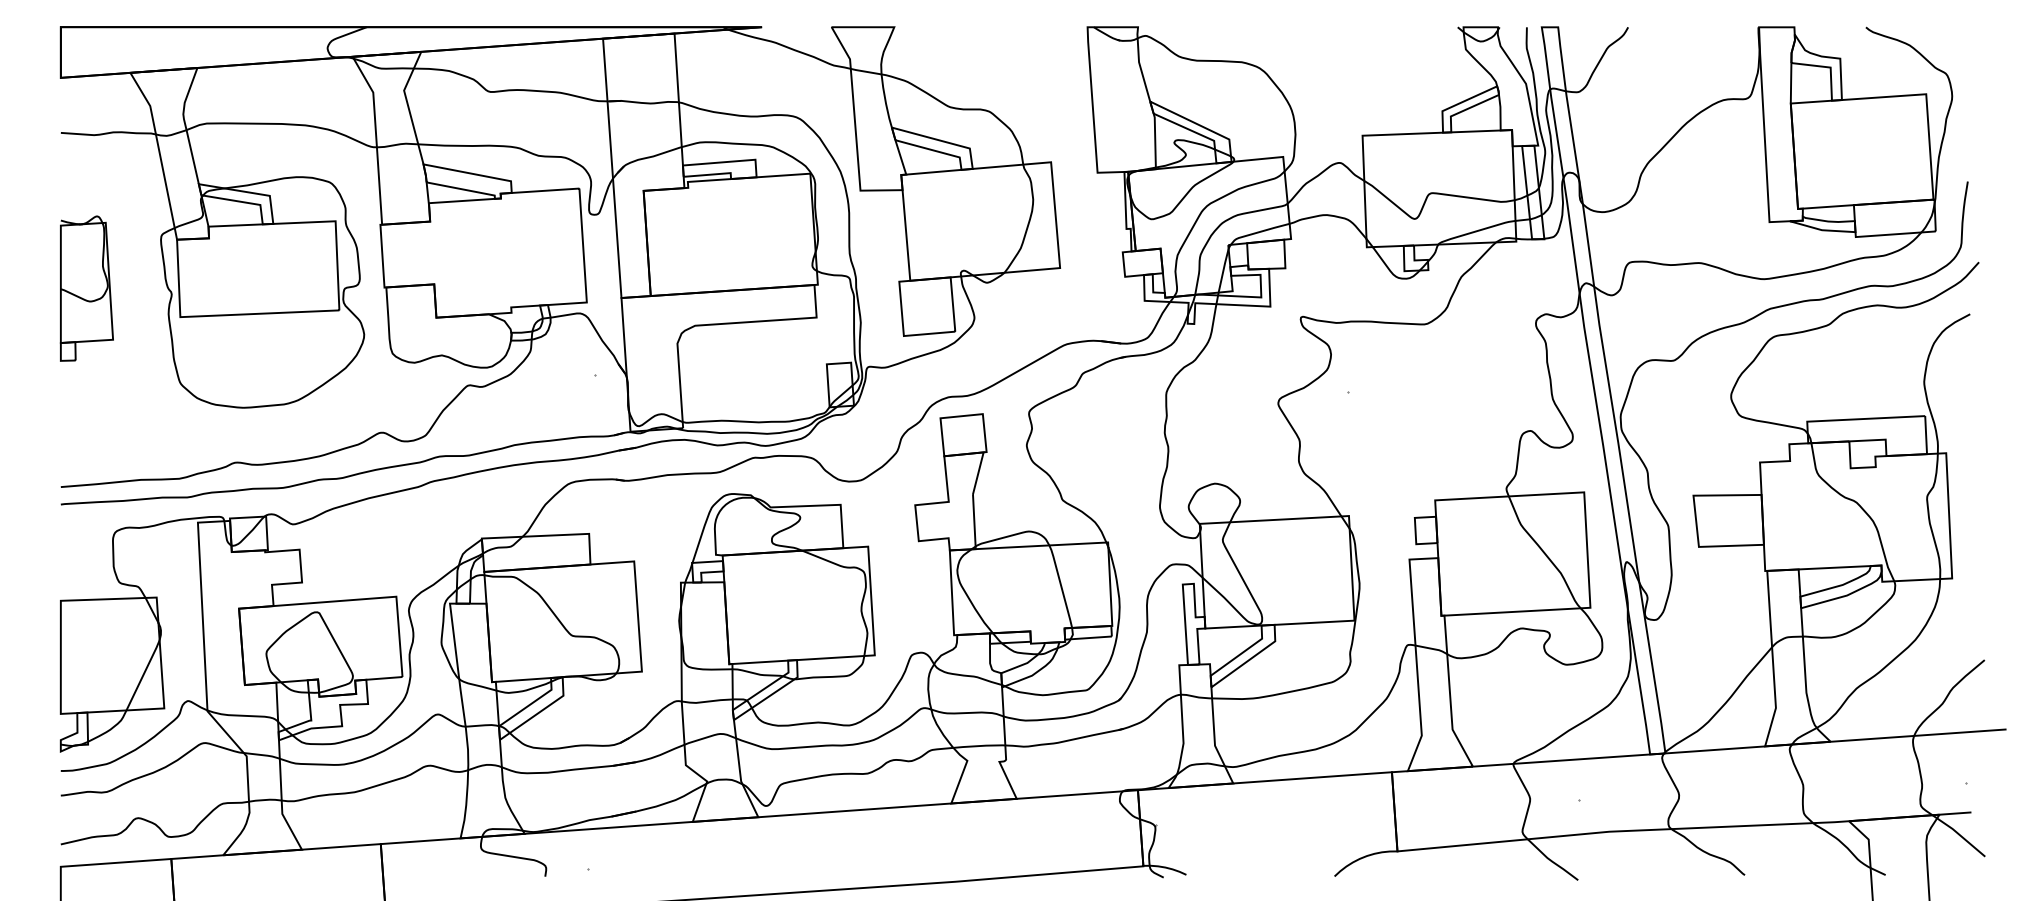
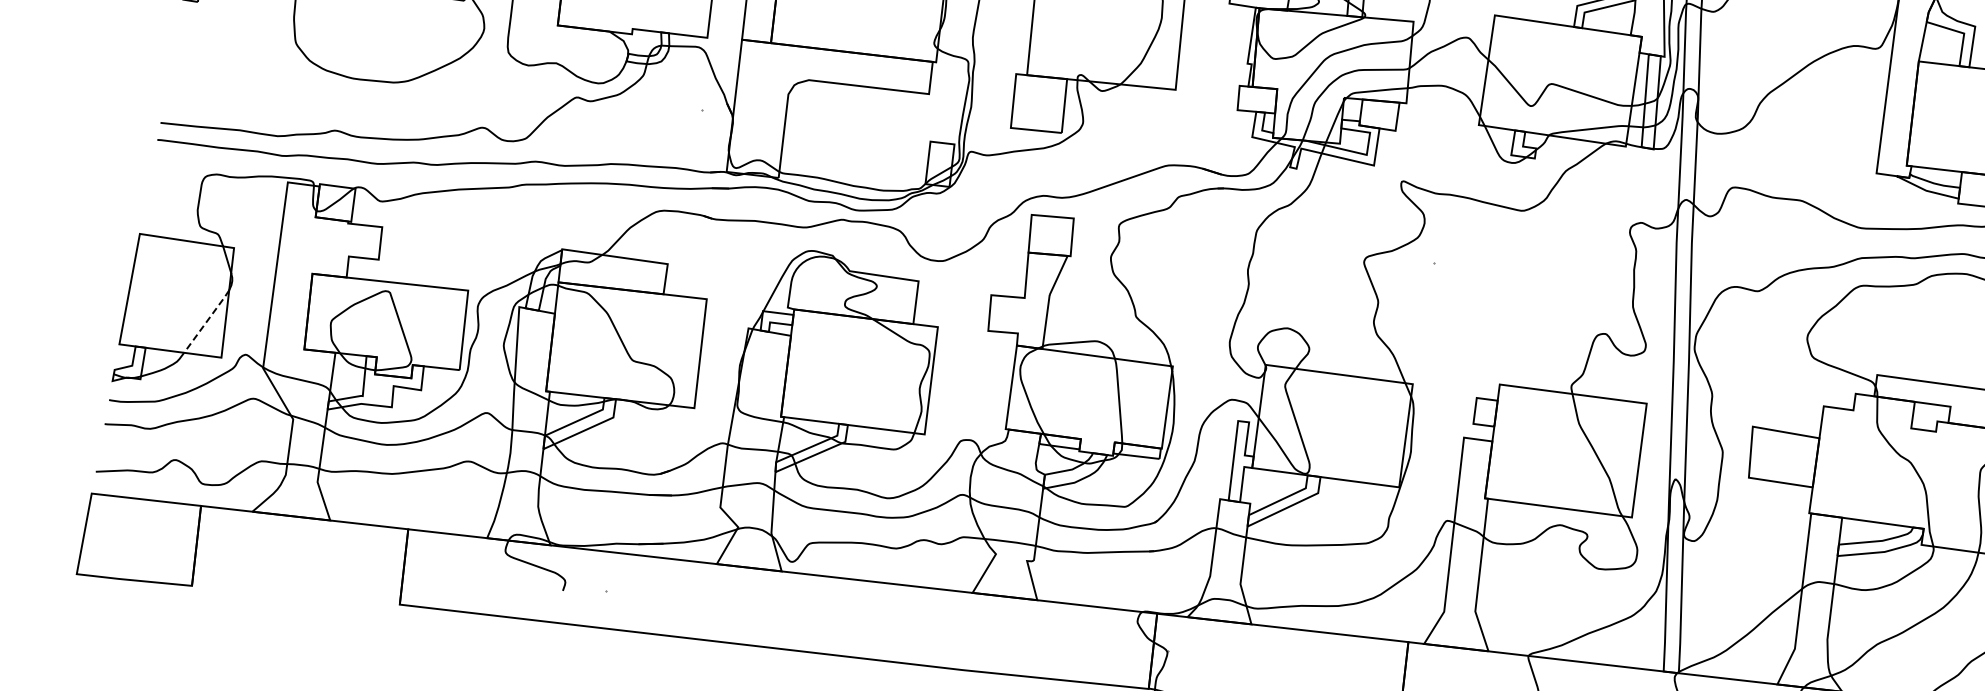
line: (143, 674) -> (207, 320), solid -> dashed

